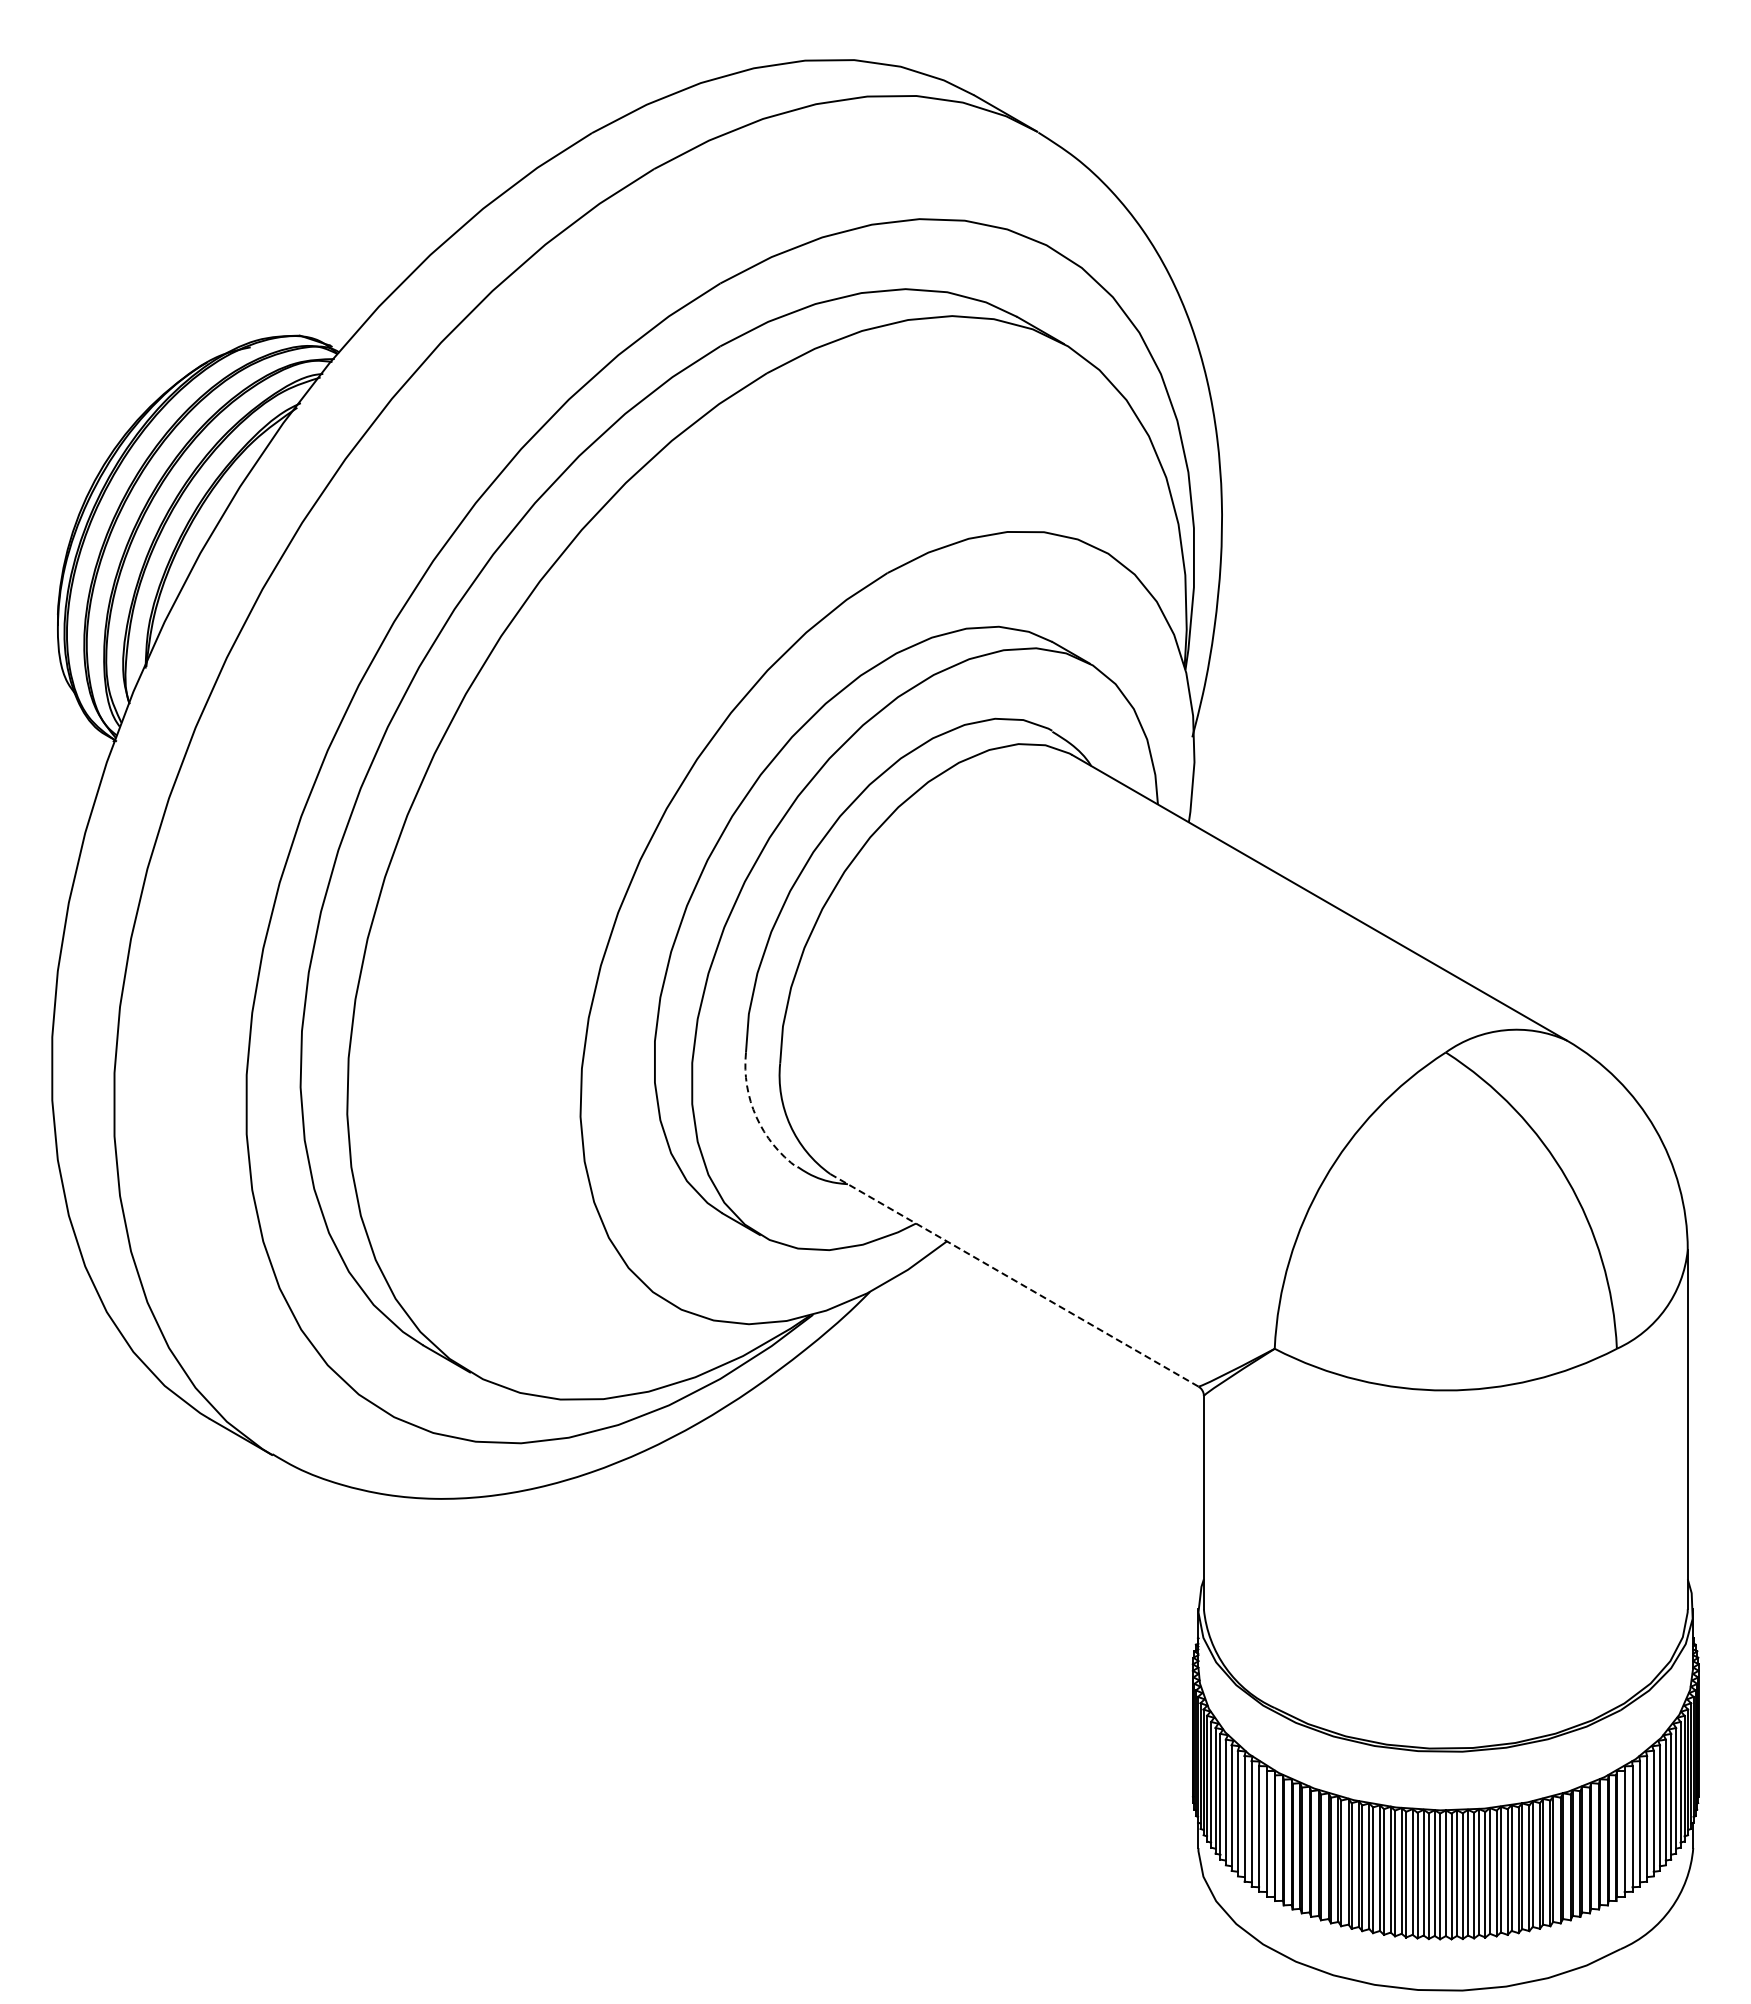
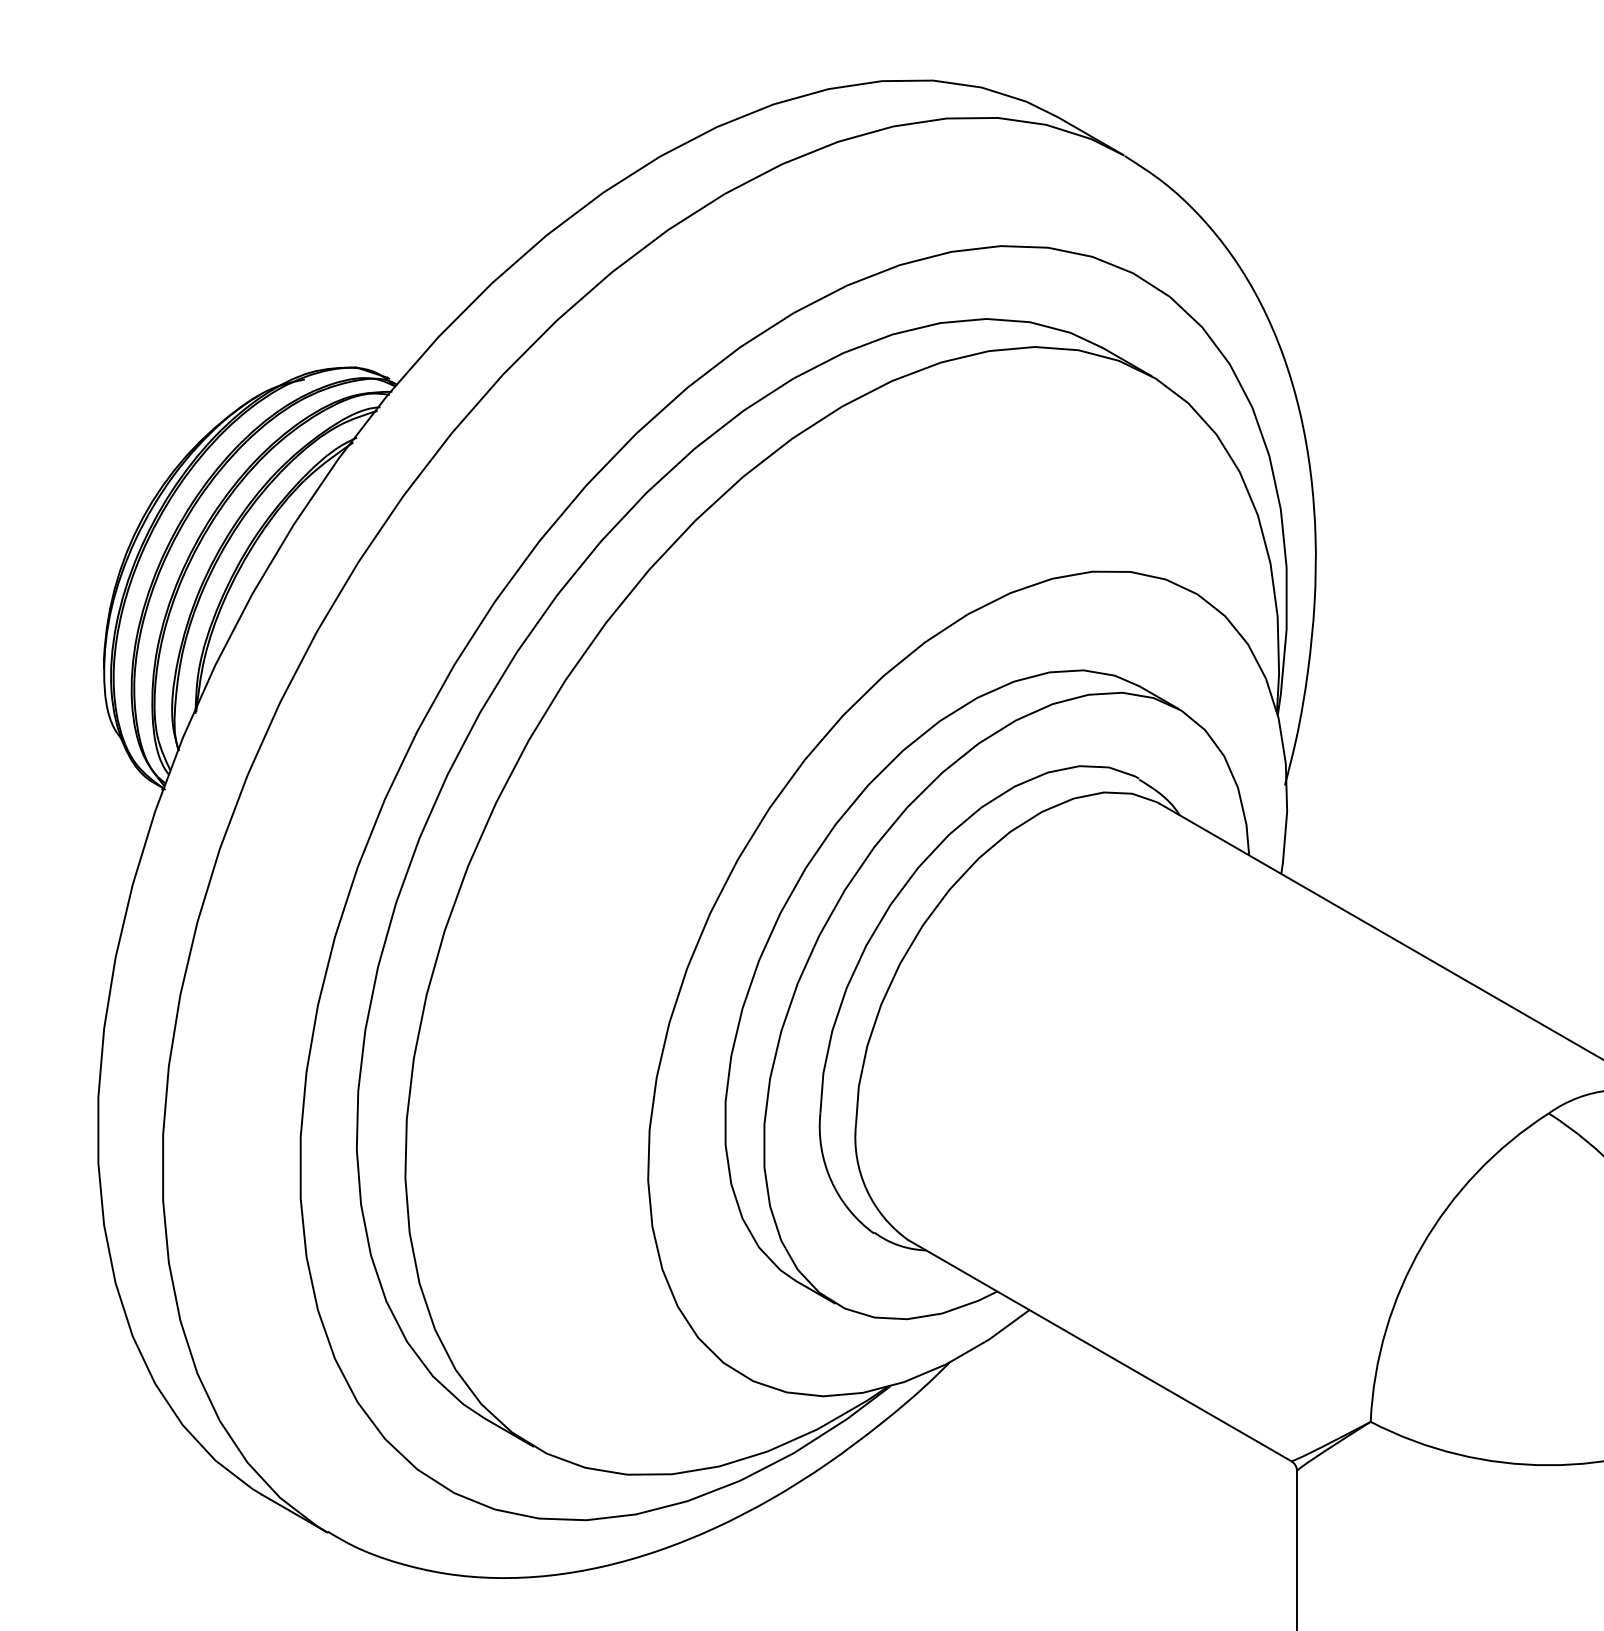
arc: (756, 1117) -> (831, 1181), dashed -> solid
line: (1014, 1280) -> (1099, 1350), dashed -> solid

